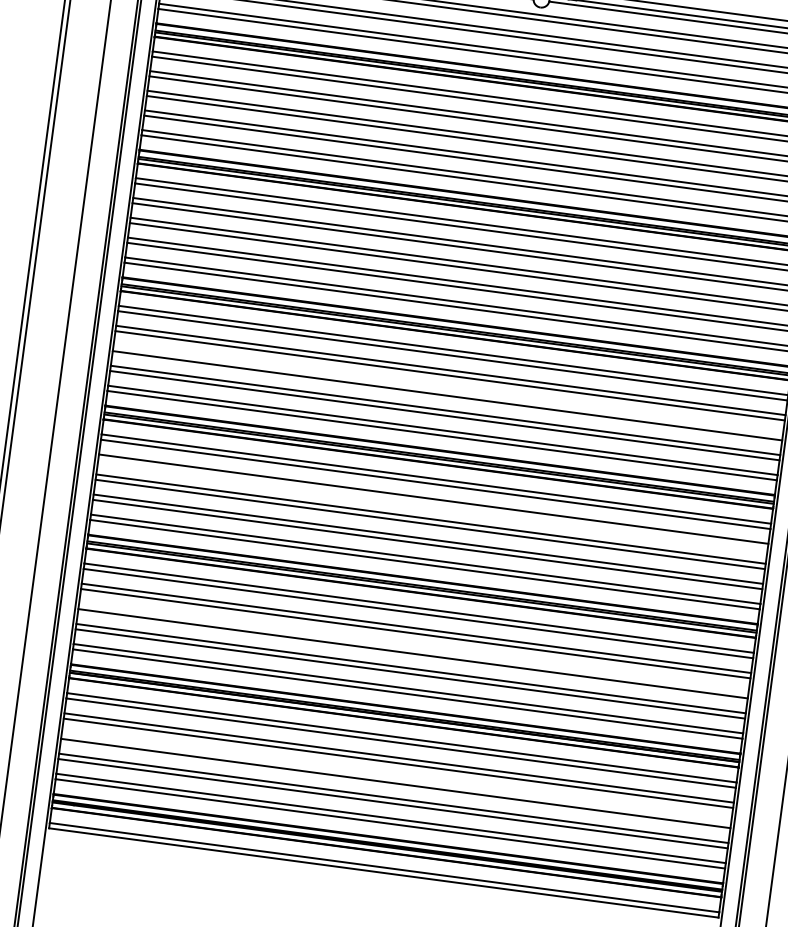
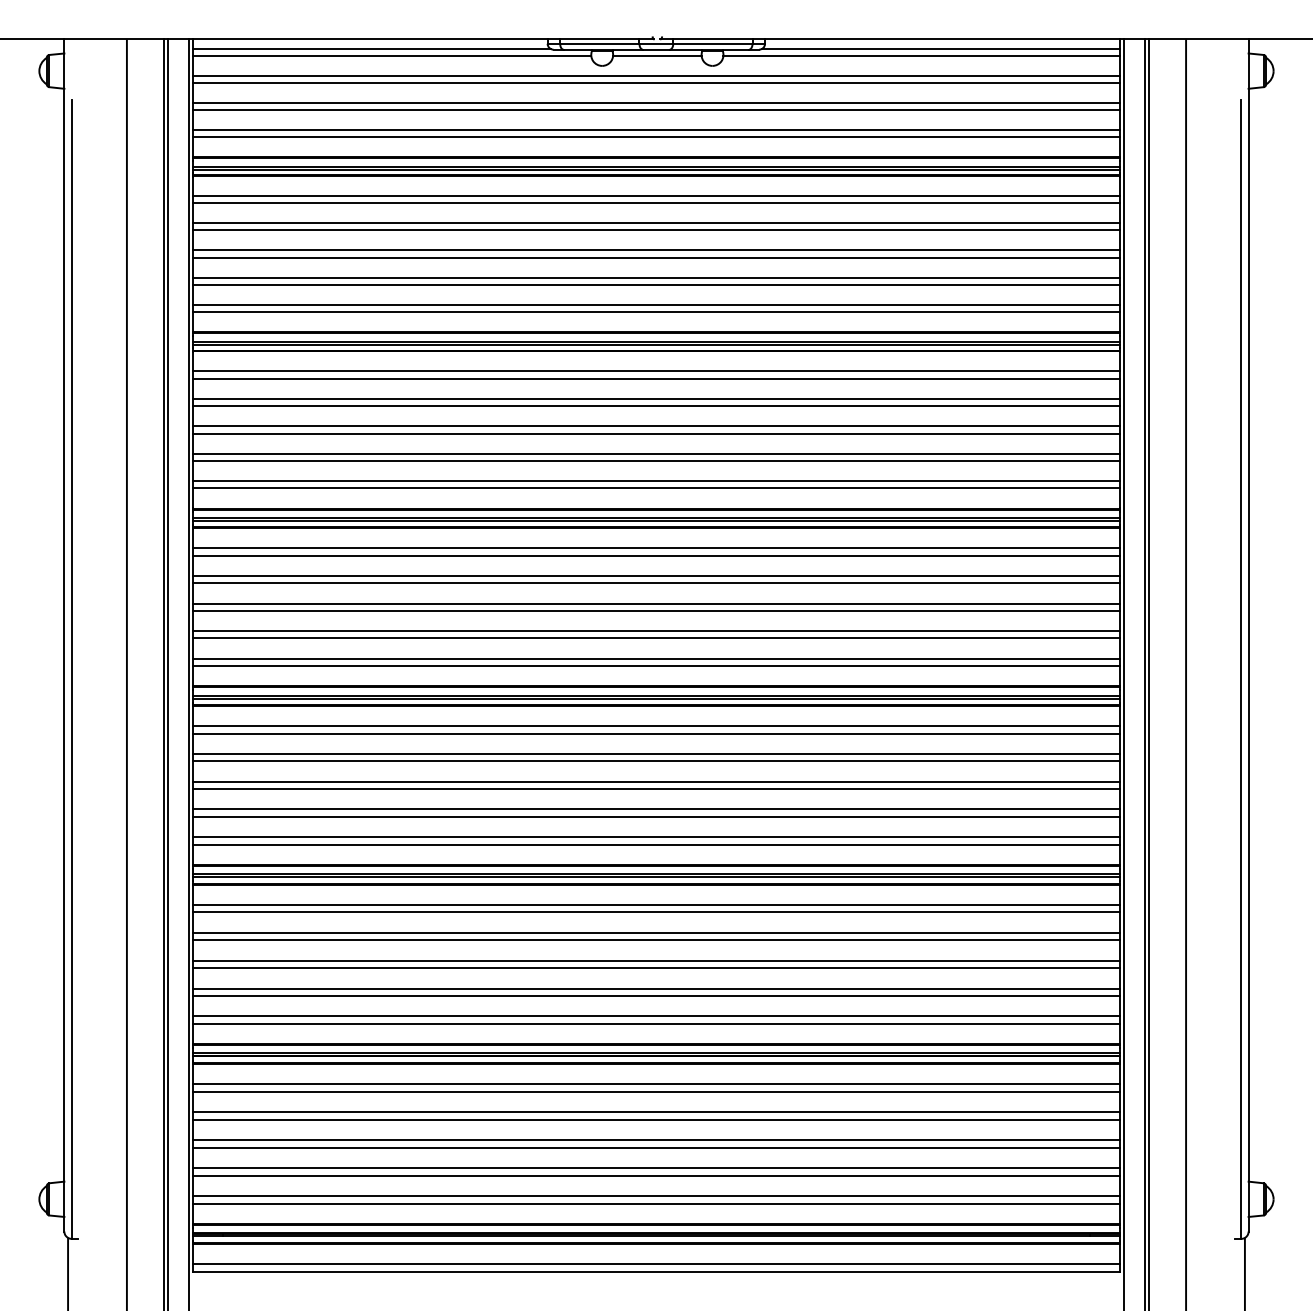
line: (448, 390) -> (656, 603), added
line: (433, 504) -> (656, 761), added
line: (413, 648) -> (656, 960), added
line: (396, 778) -> (656, 1140), added

